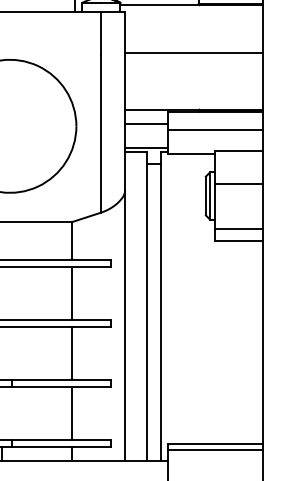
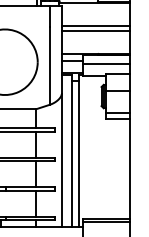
line: (193, 61) -> (95, 30), added

